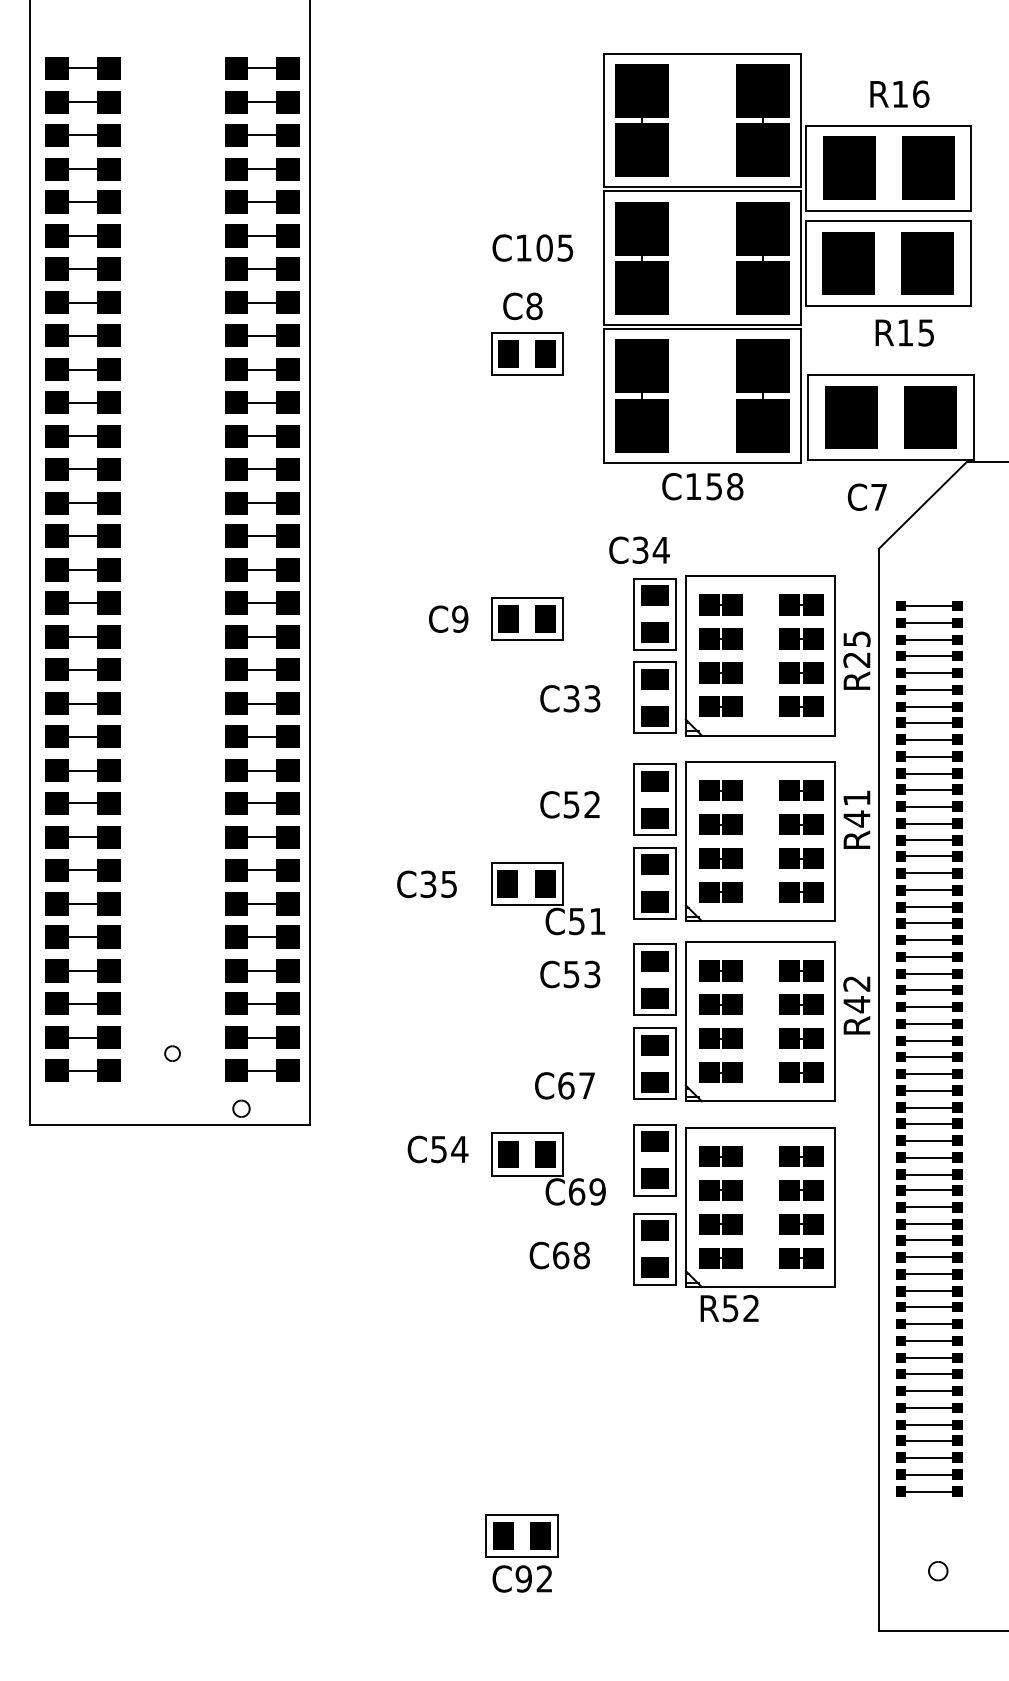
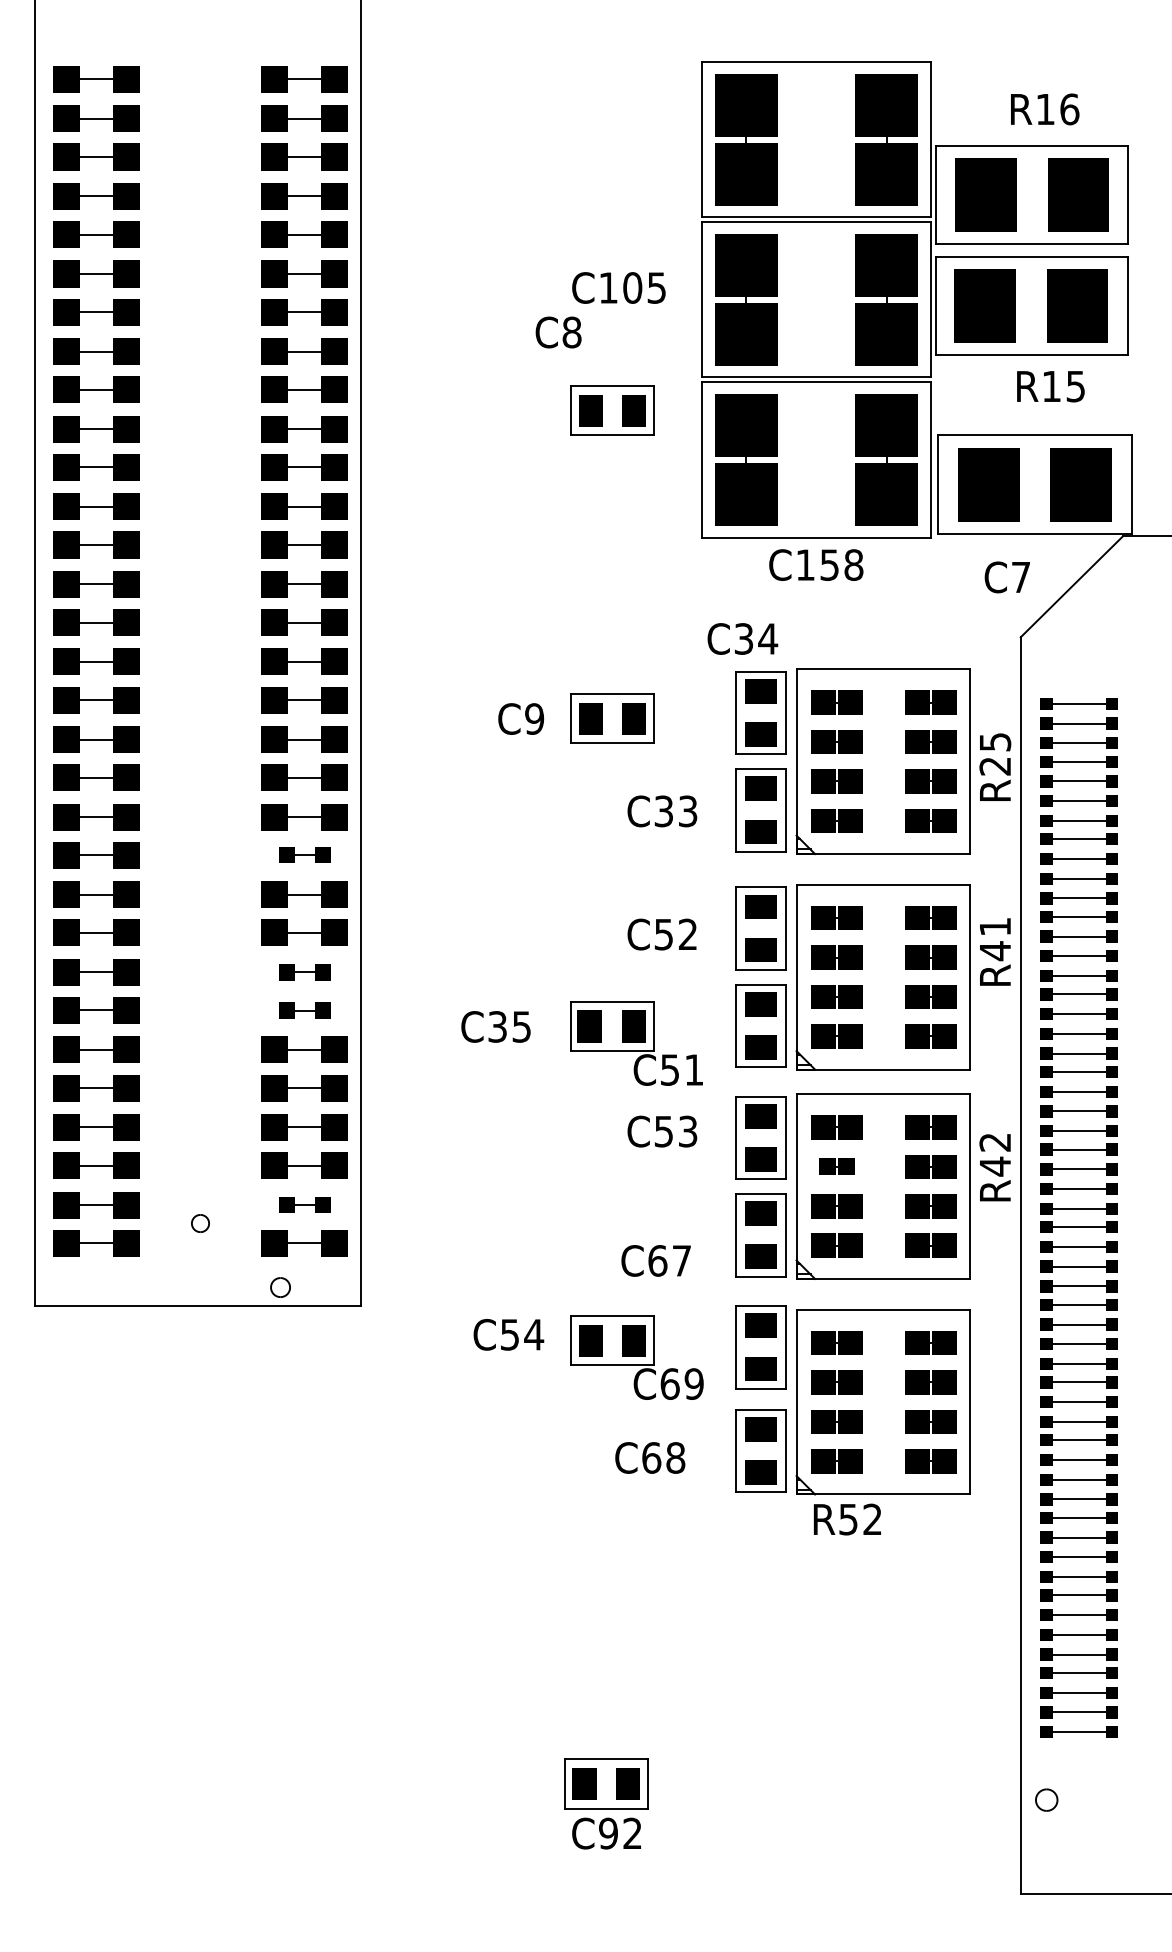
text: (522, 306) -> (558, 332), moved
part: (262, 736) -> (304, 855), size x0.6
part: (262, 837) -> (304, 972), size x0.6
part: (262, 870) -> (304, 1010), size x0.6
part: (720, 1004) -> (836, 1166), size x0.7
part: (262, 1037) -> (304, 1204), size x0.6
part: (938, 1571) -> (1047, 1800), moved

